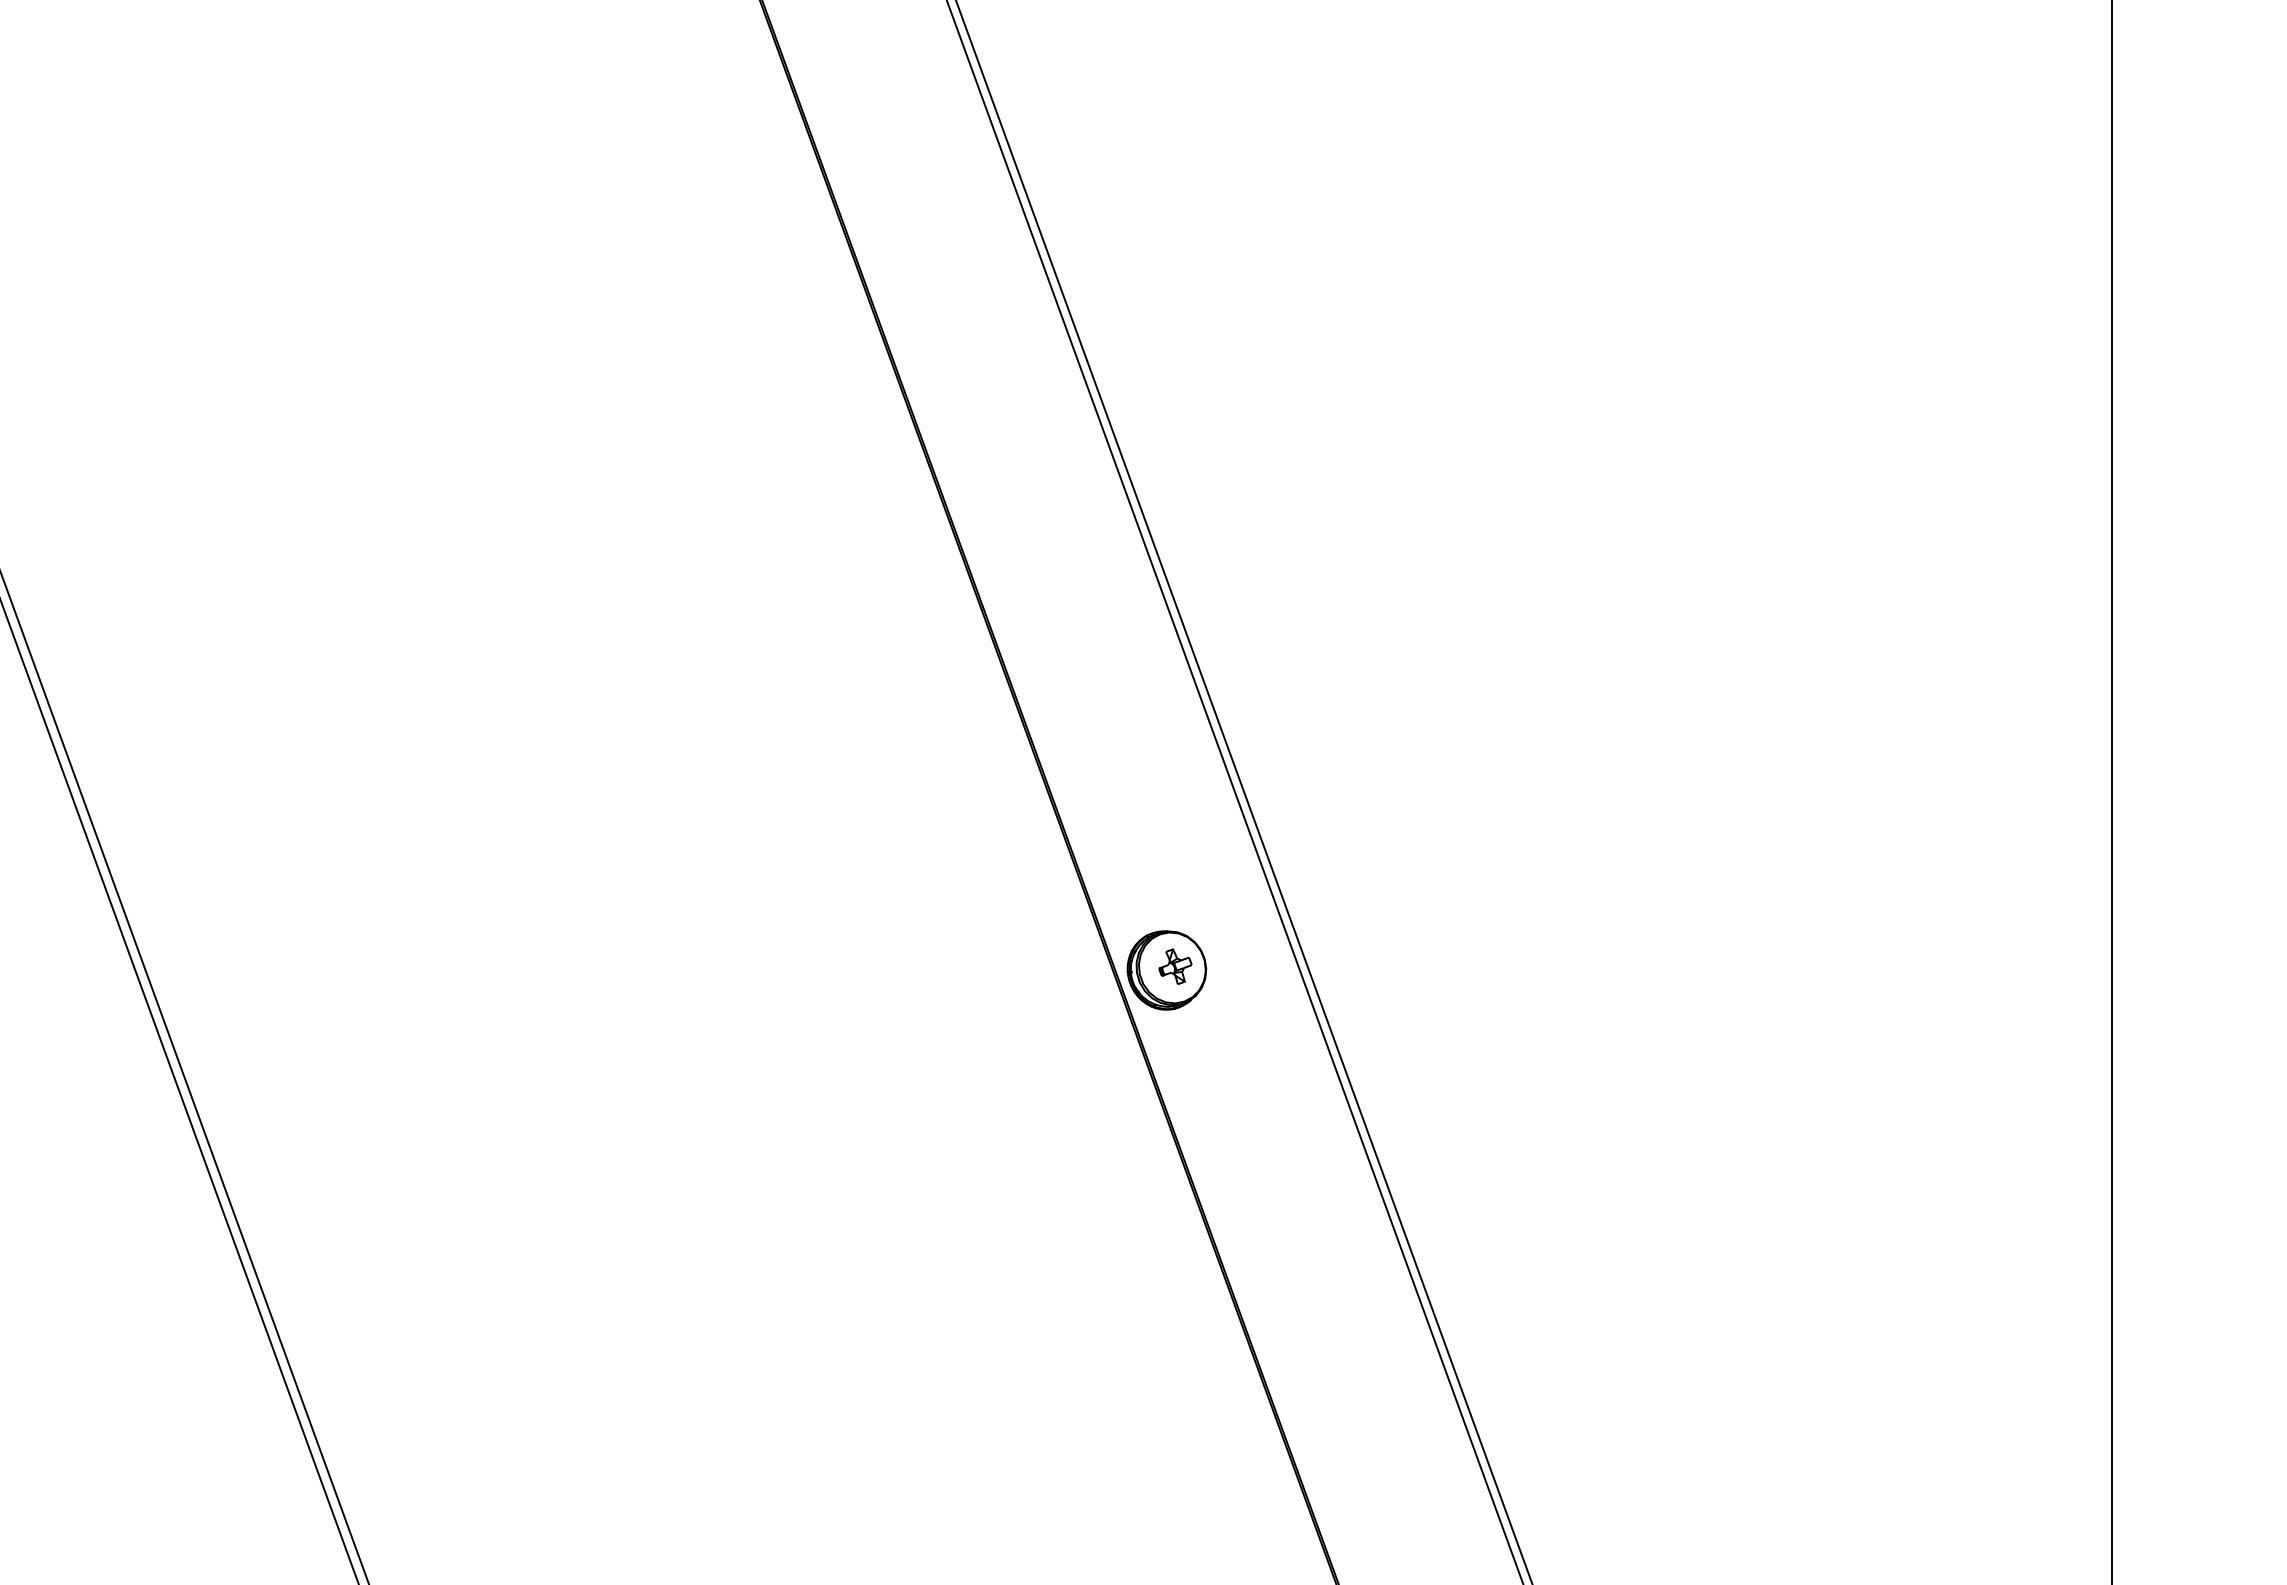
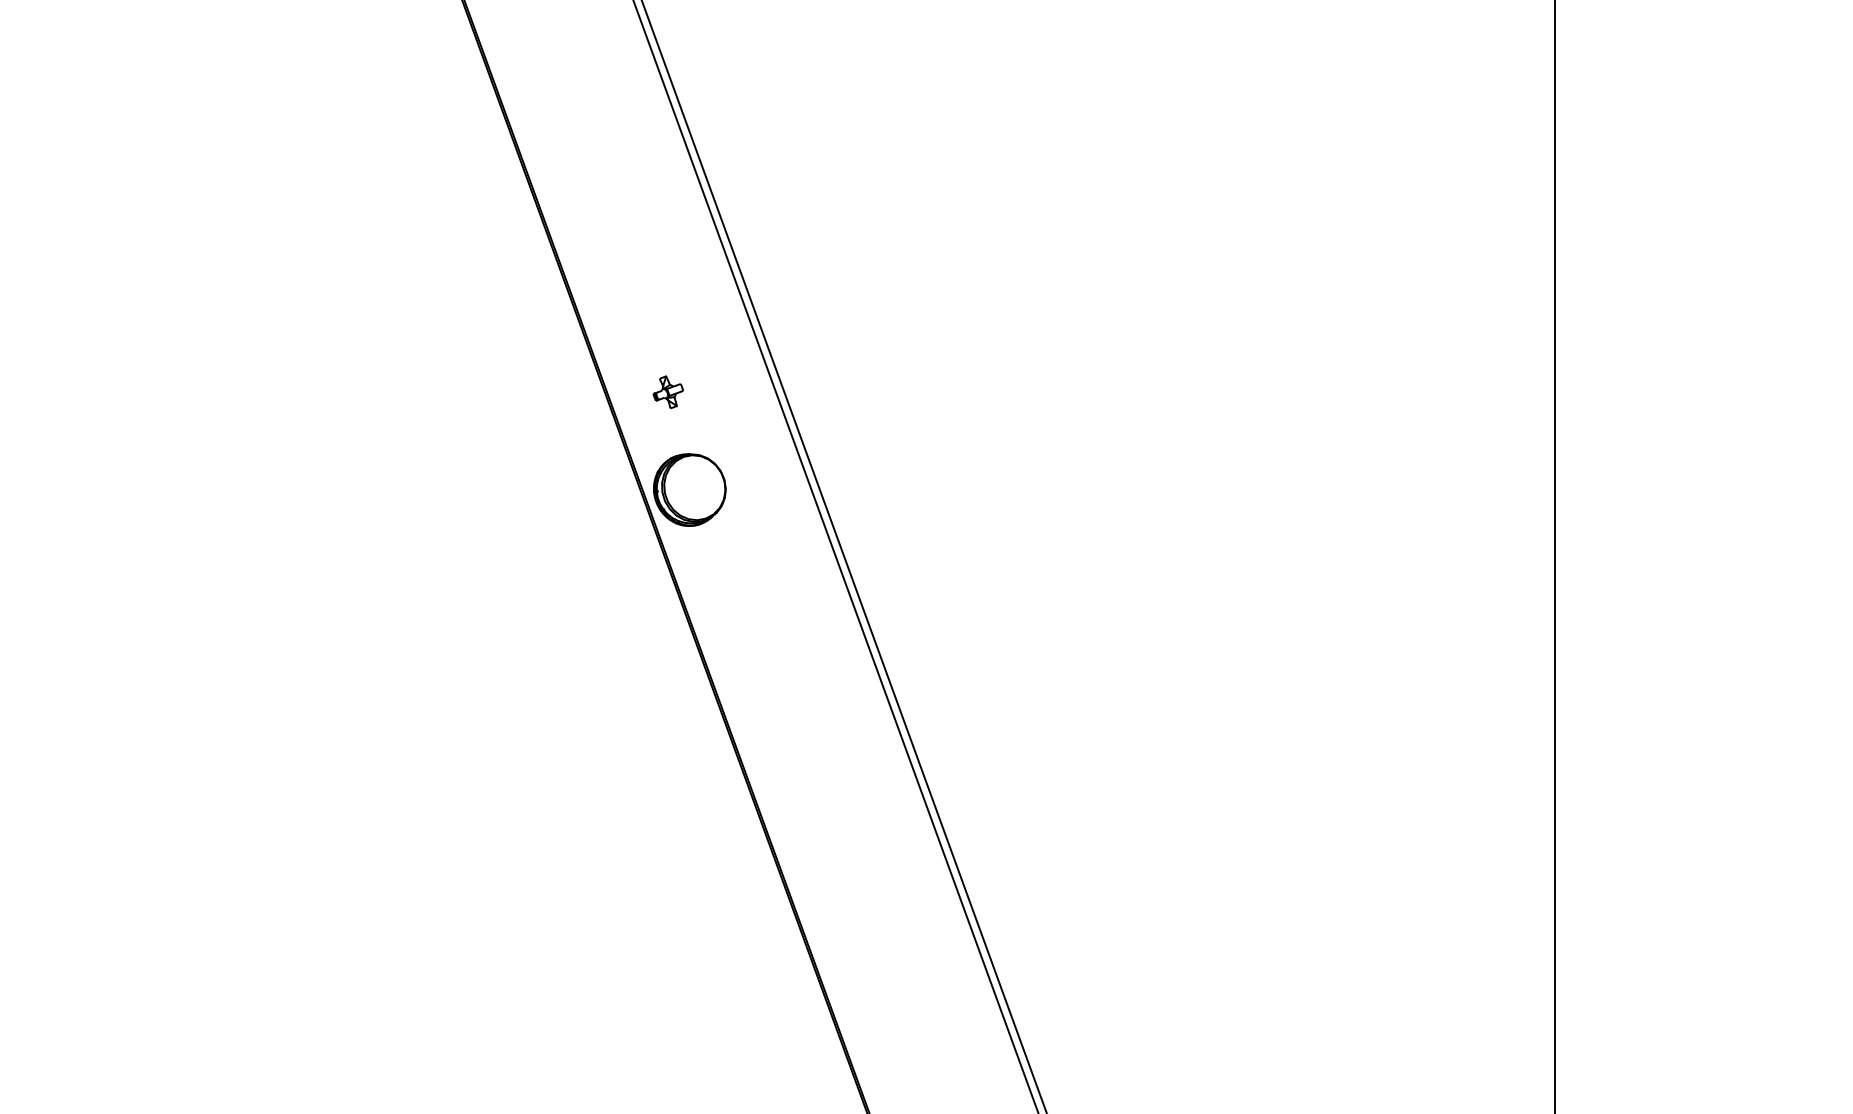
part: (1175, 966) -> (668, 392), moved

